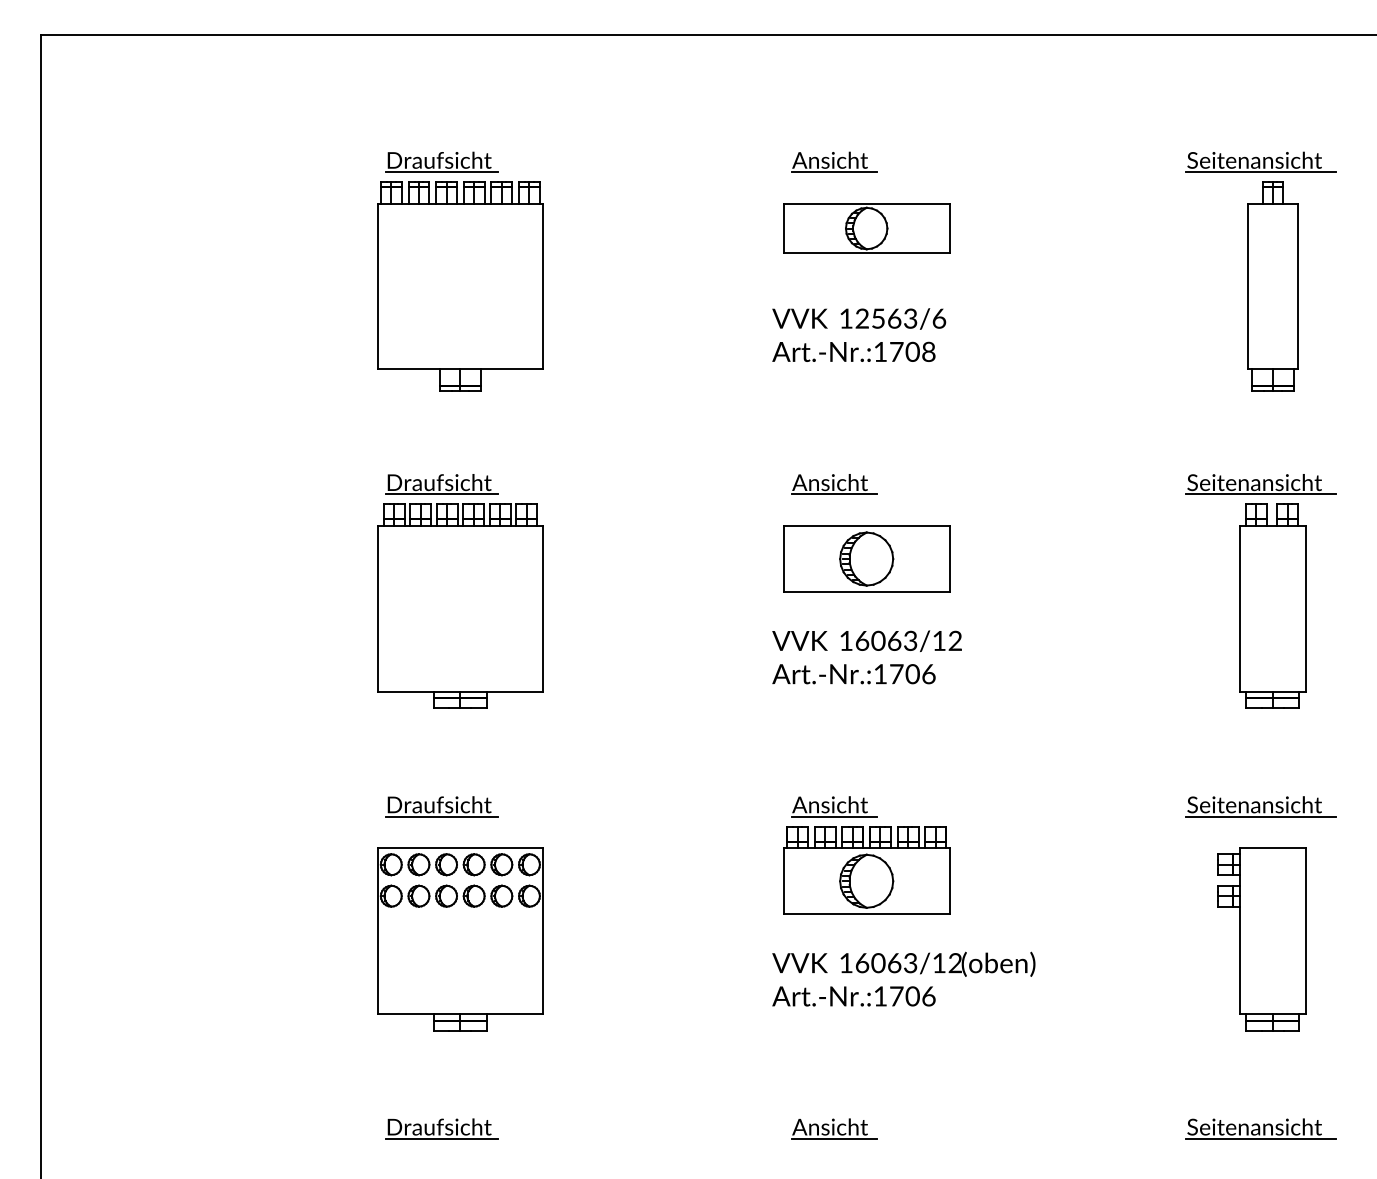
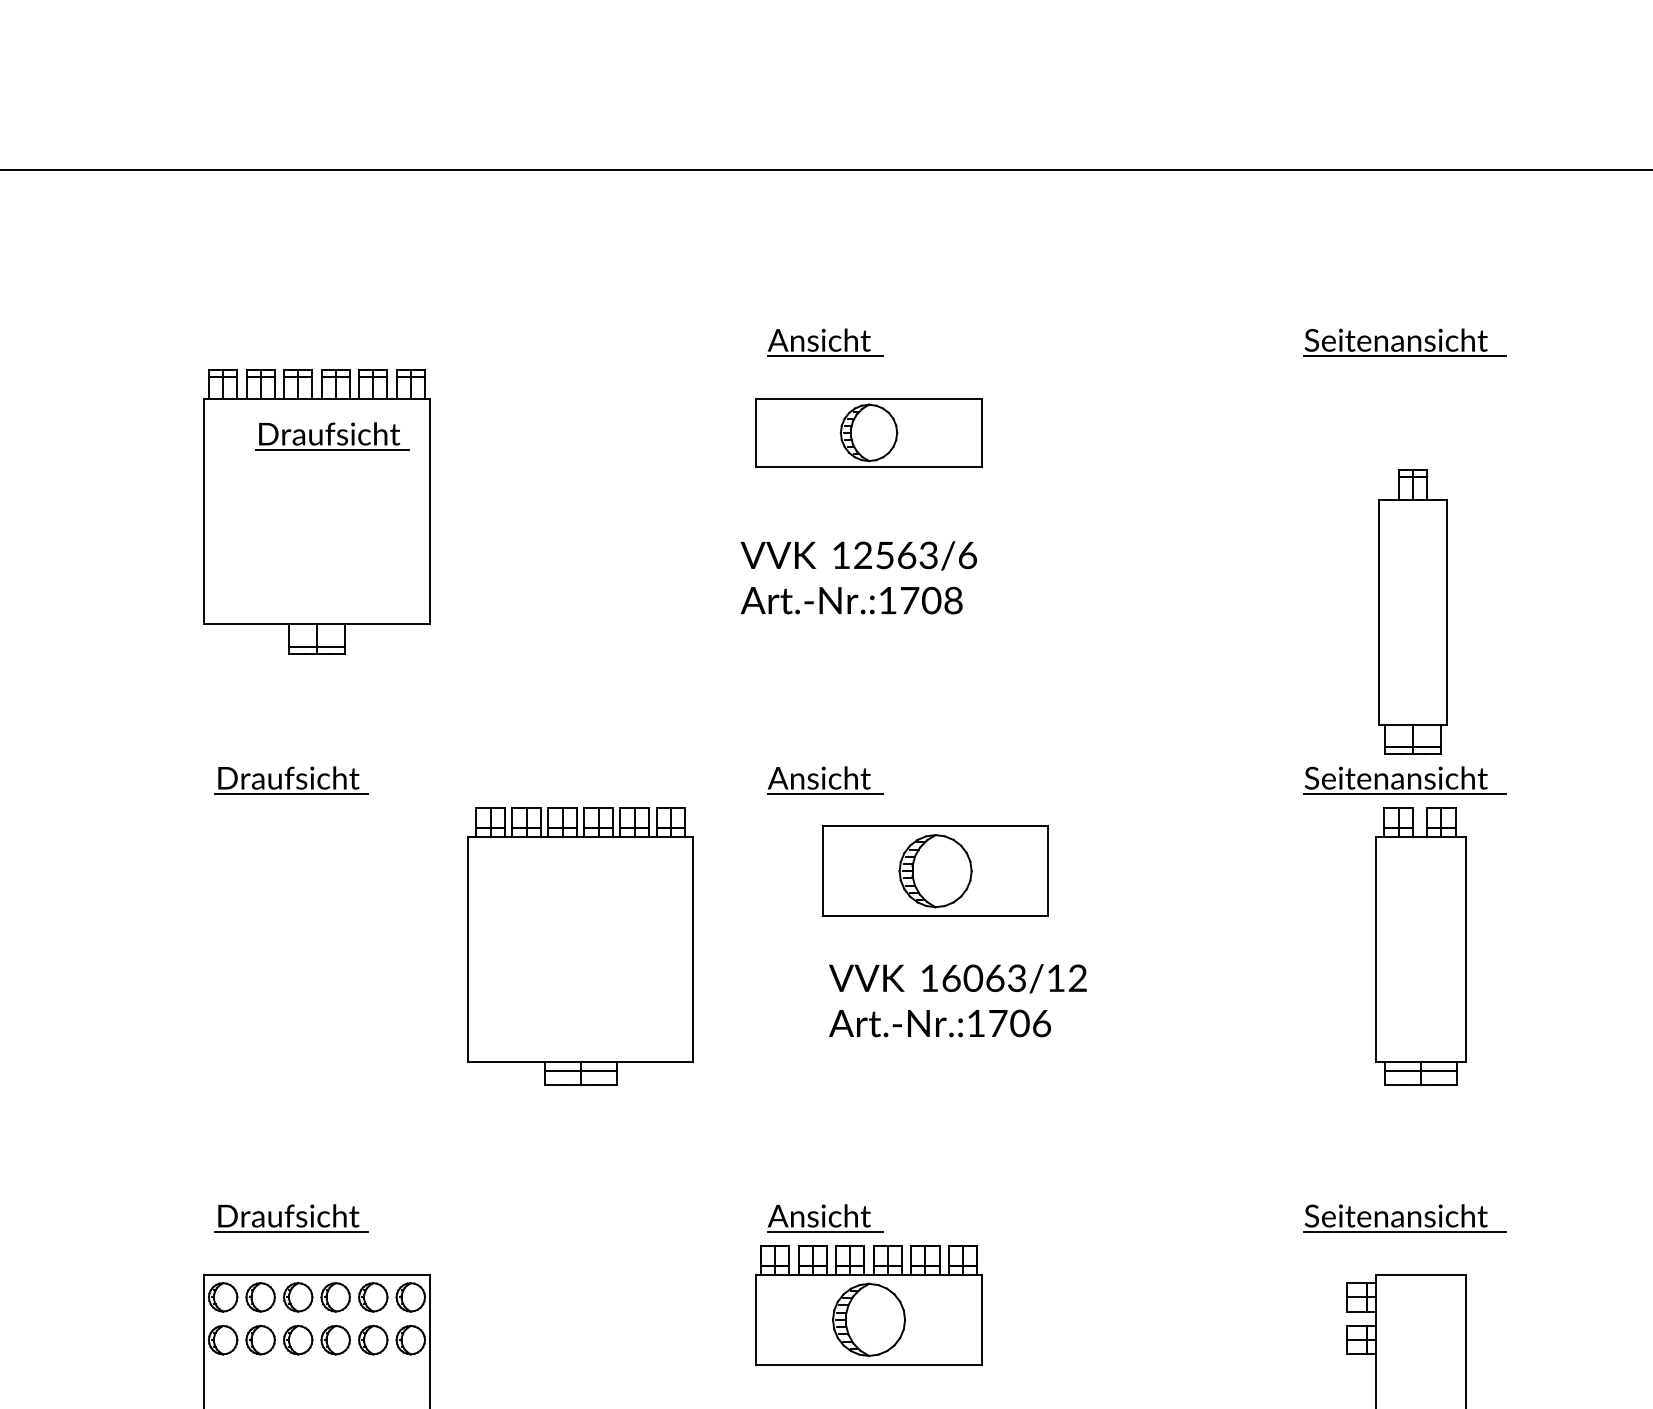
part: (441, 161) -> (332, 435), moved
part: (1272, 286) -> (1412, 612), moved
part: (866, 558) -> (935, 870), moved
part: (460, 605) -> (580, 945), moved
text: (866, 657) -> (957, 1000), moved

